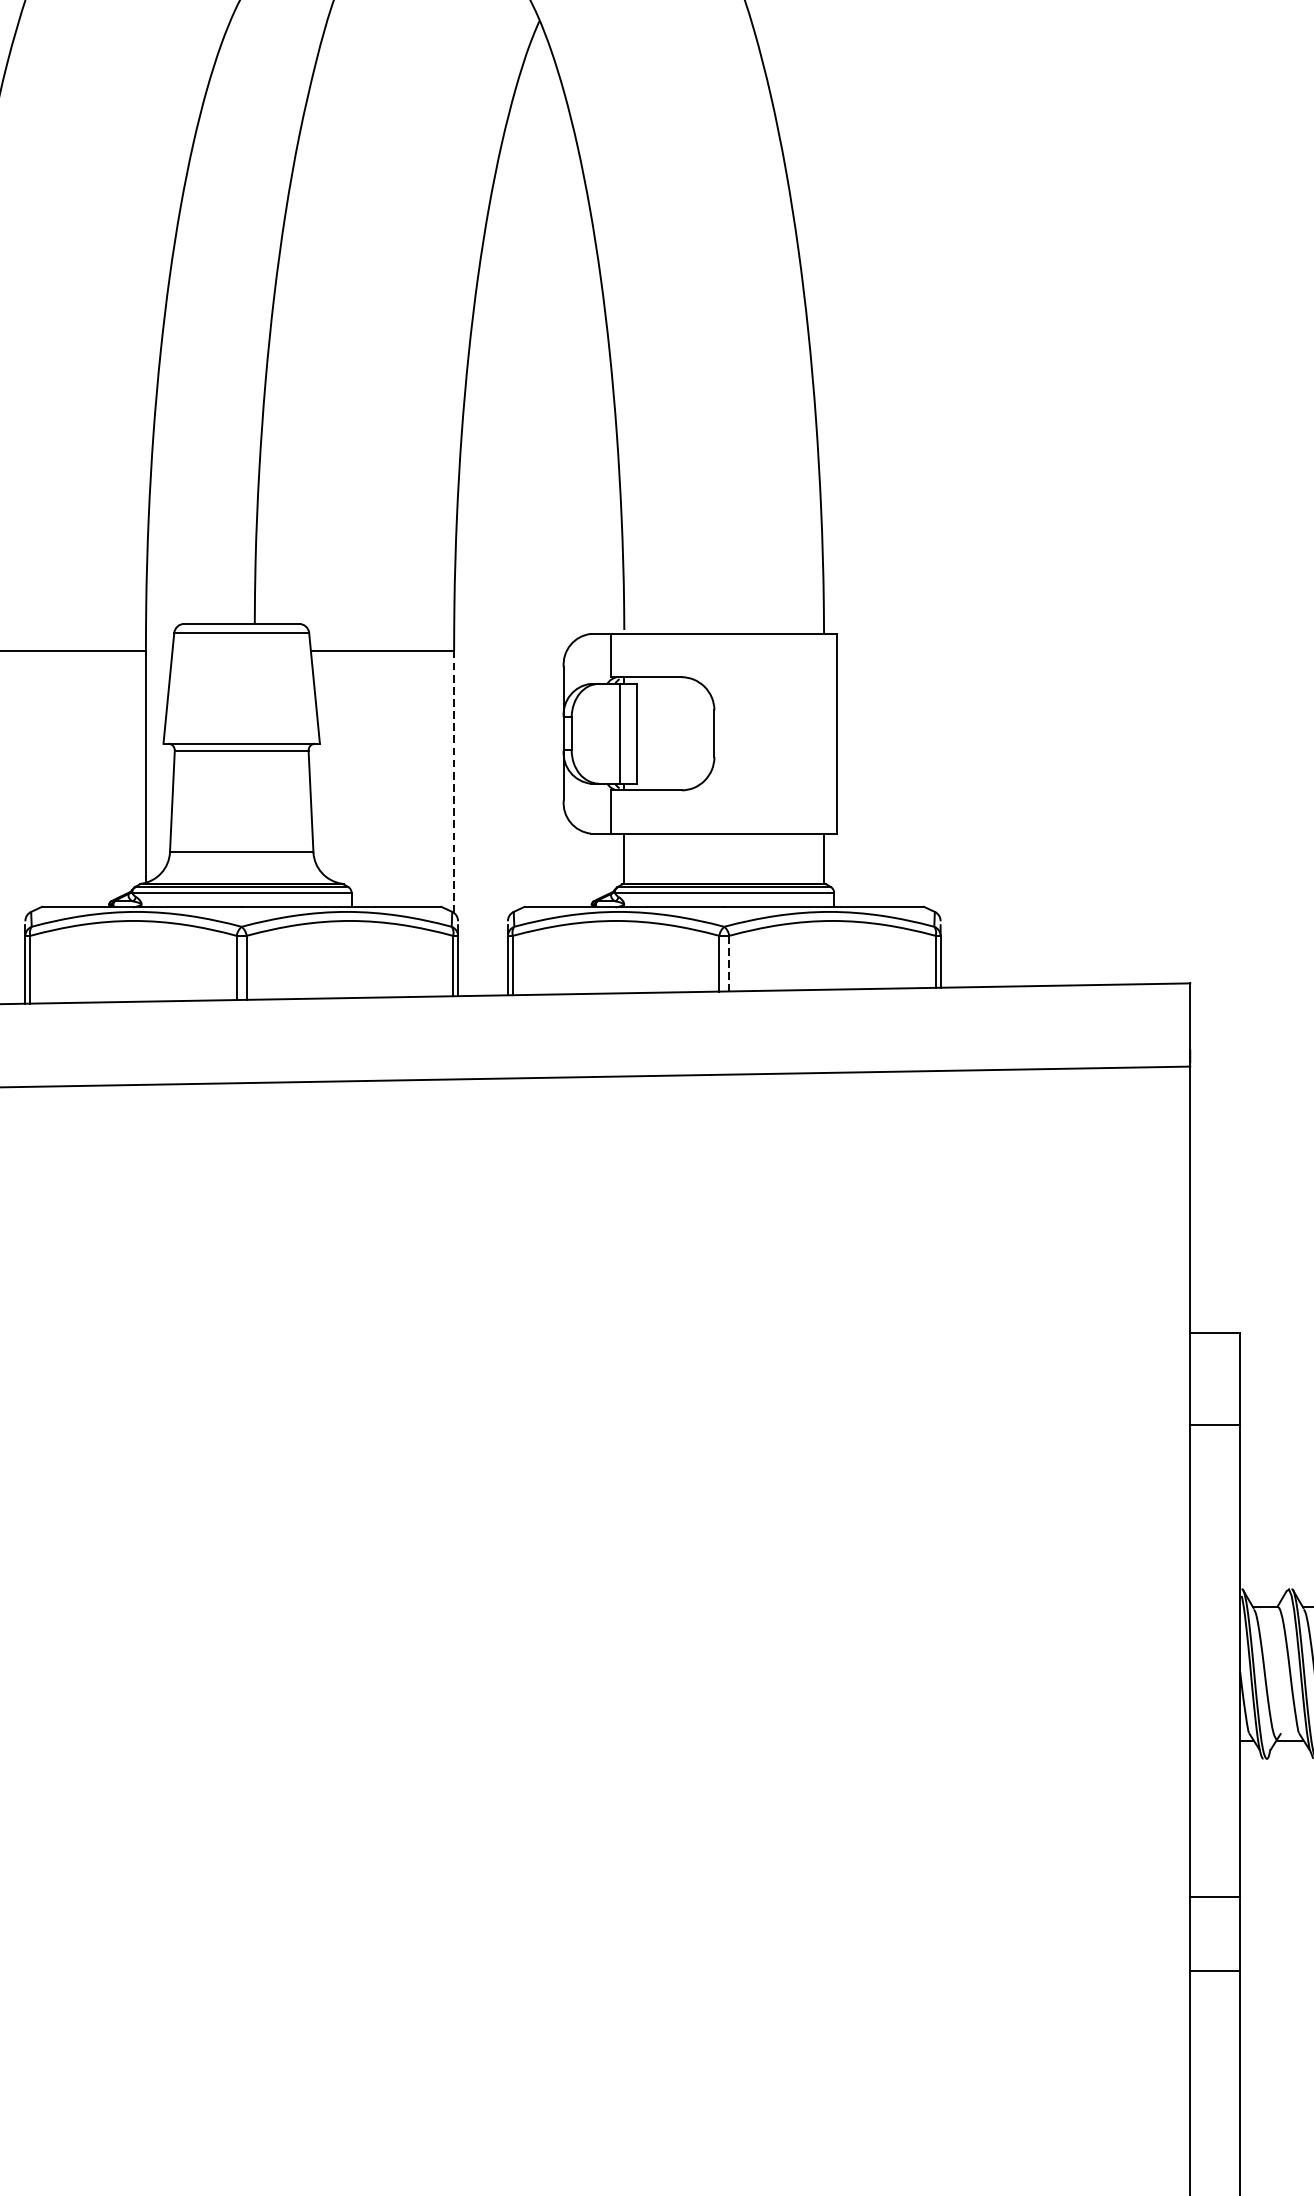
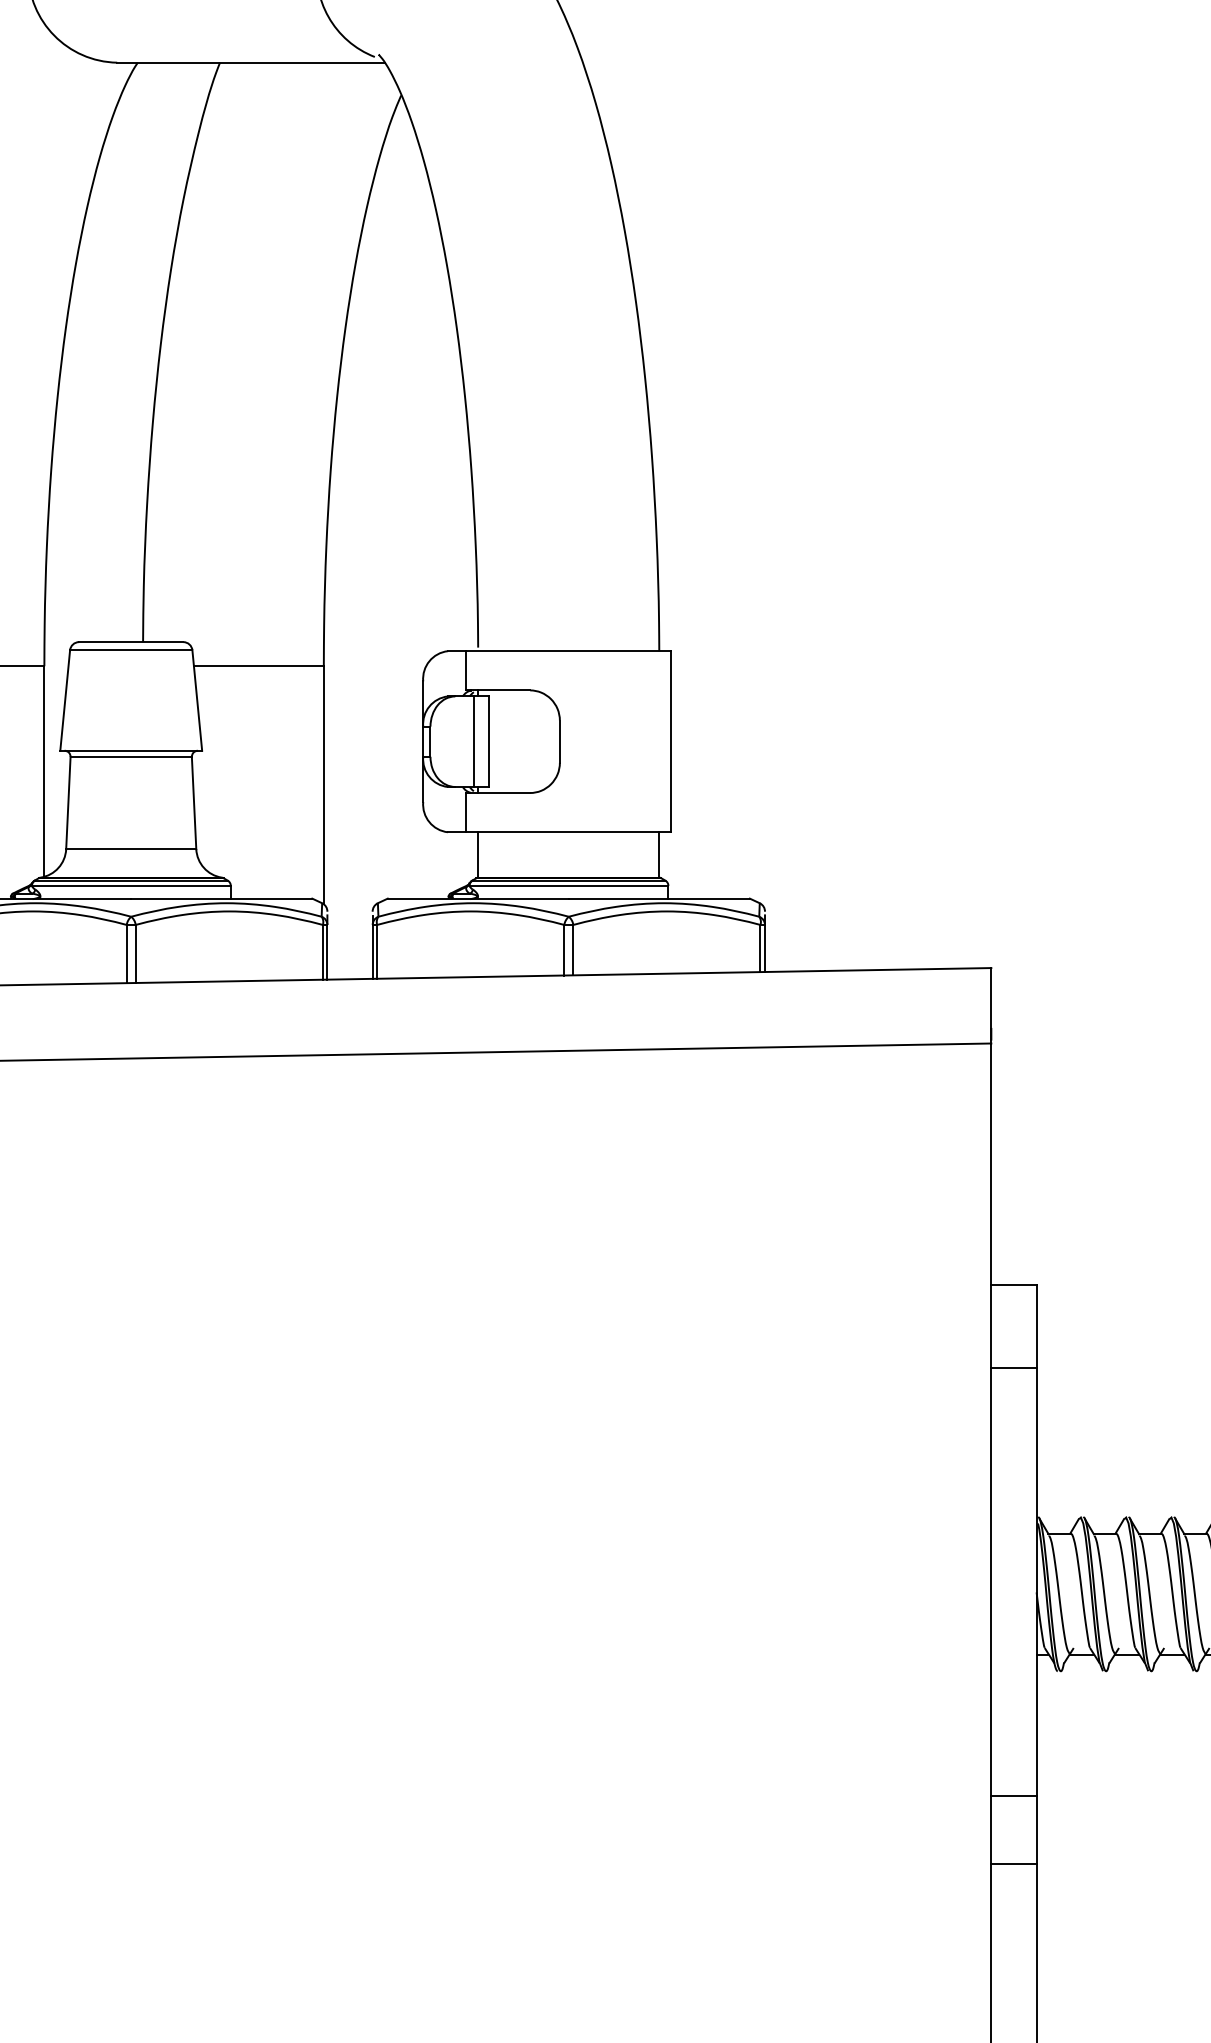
line: (453, 782) -> (323, 785), dashed -> solid
line: (729, 964) -> (573, 950), dashed -> solid

